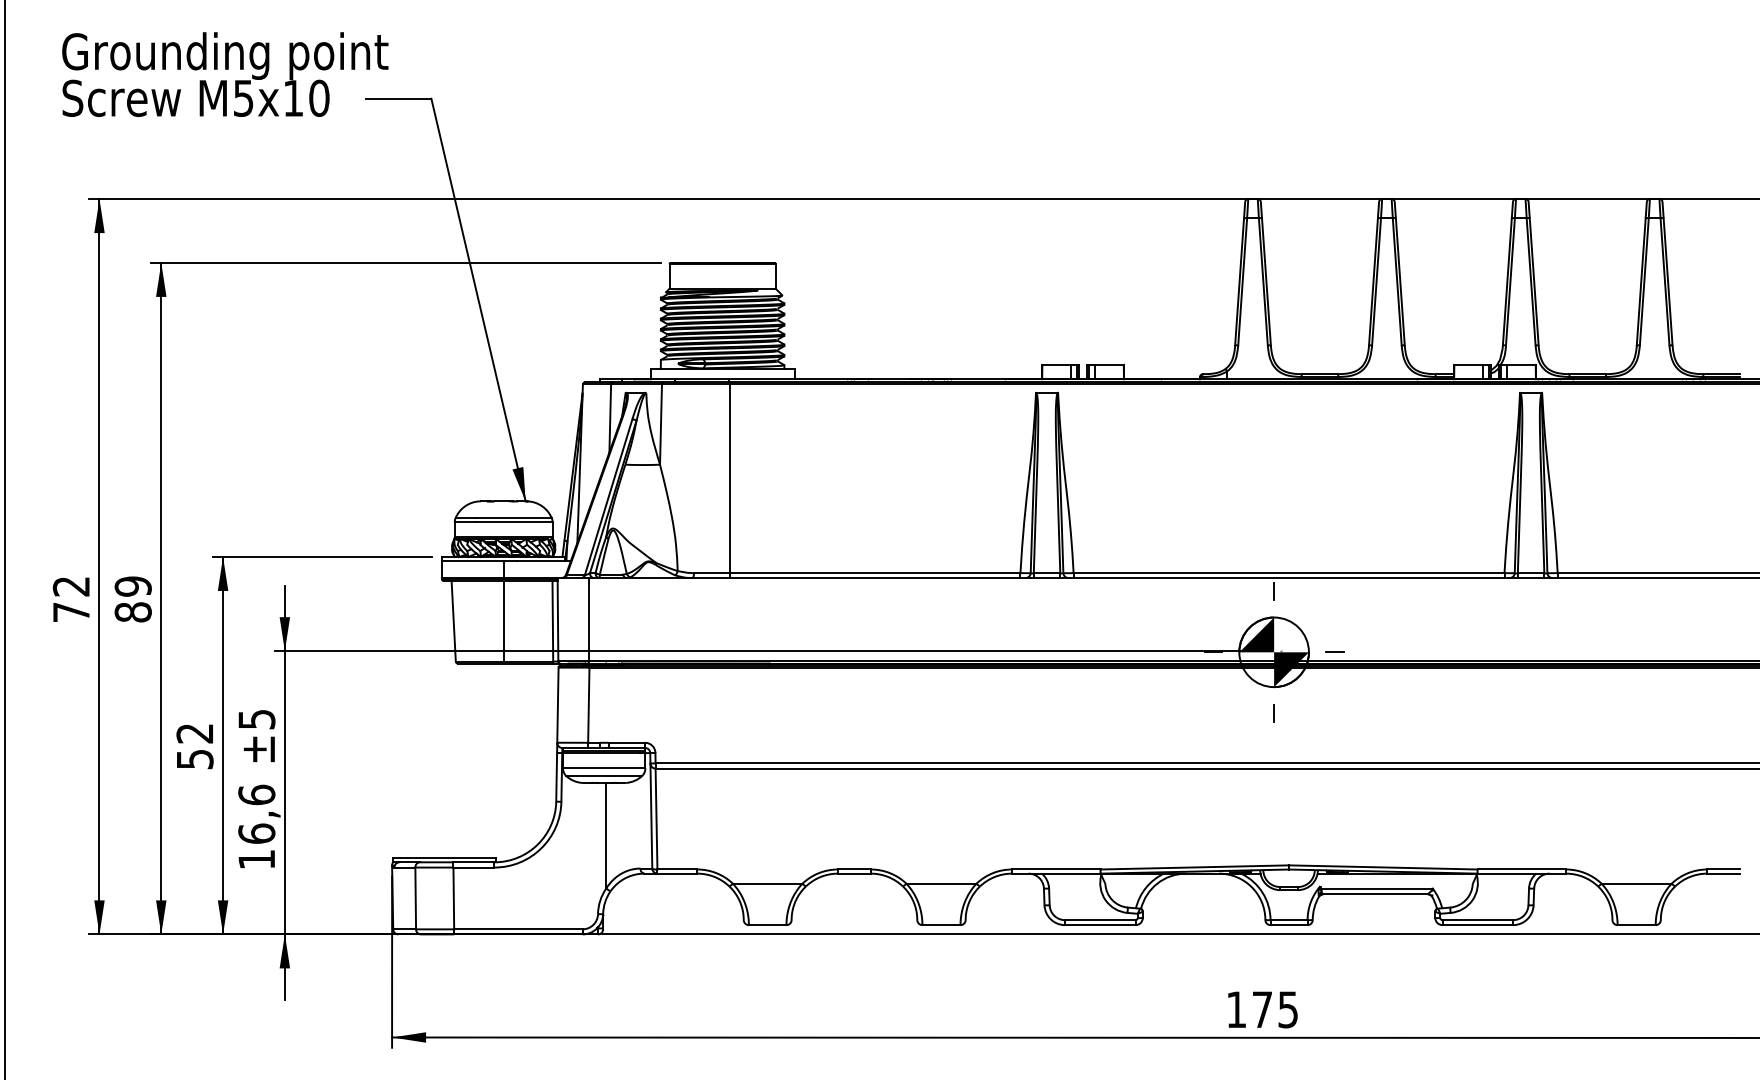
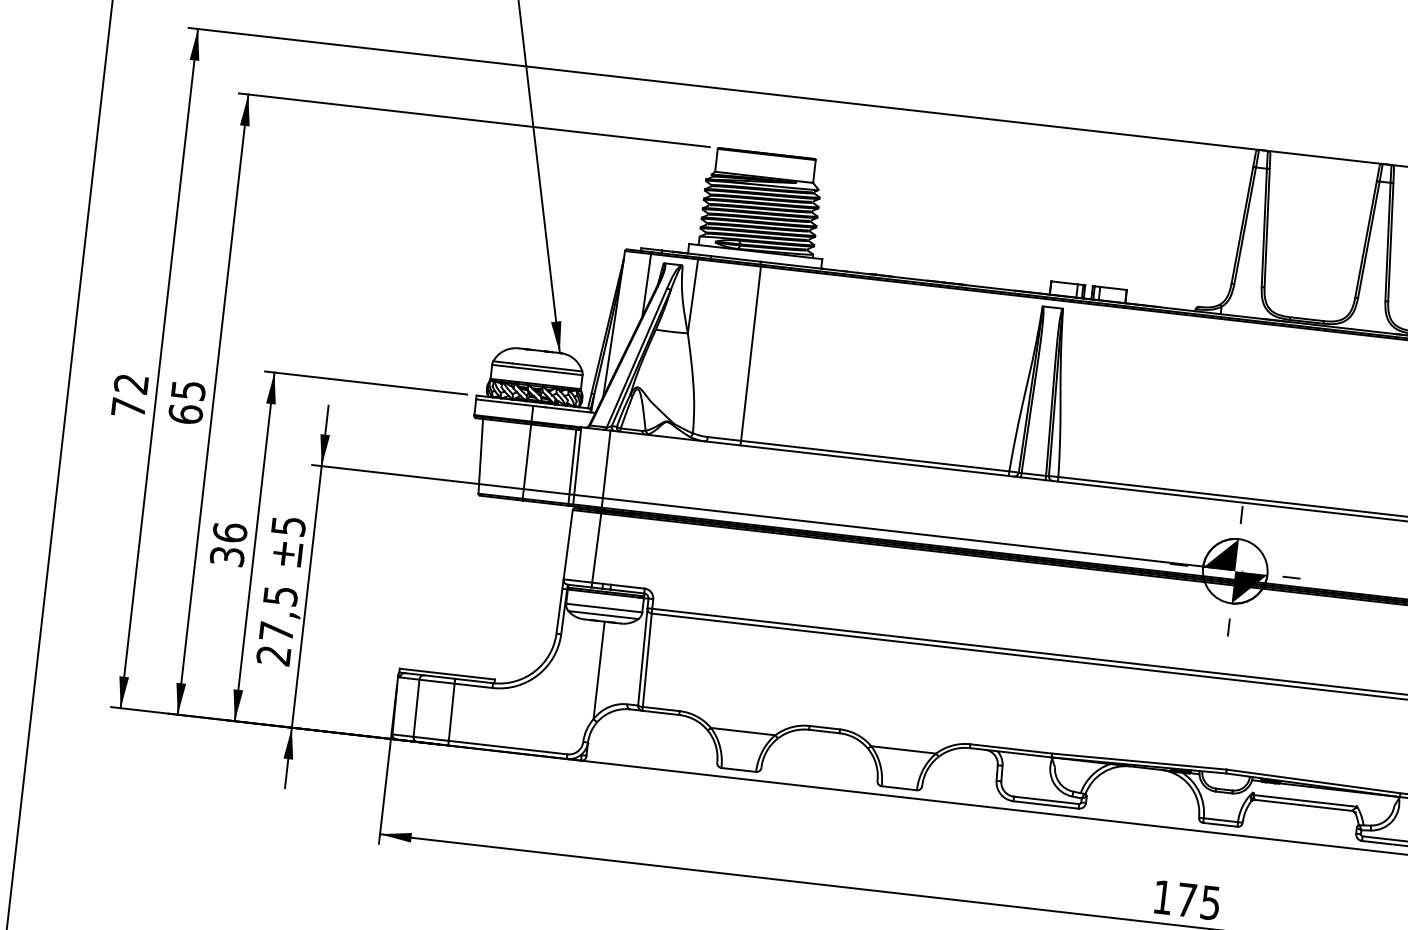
text: (132, 599) -> (186, 402), 89 -> 65
text: (194, 745) -> (228, 543), 52 -> 36
text: (256, 826) -> (277, 625), 16,6 -> 27,5

